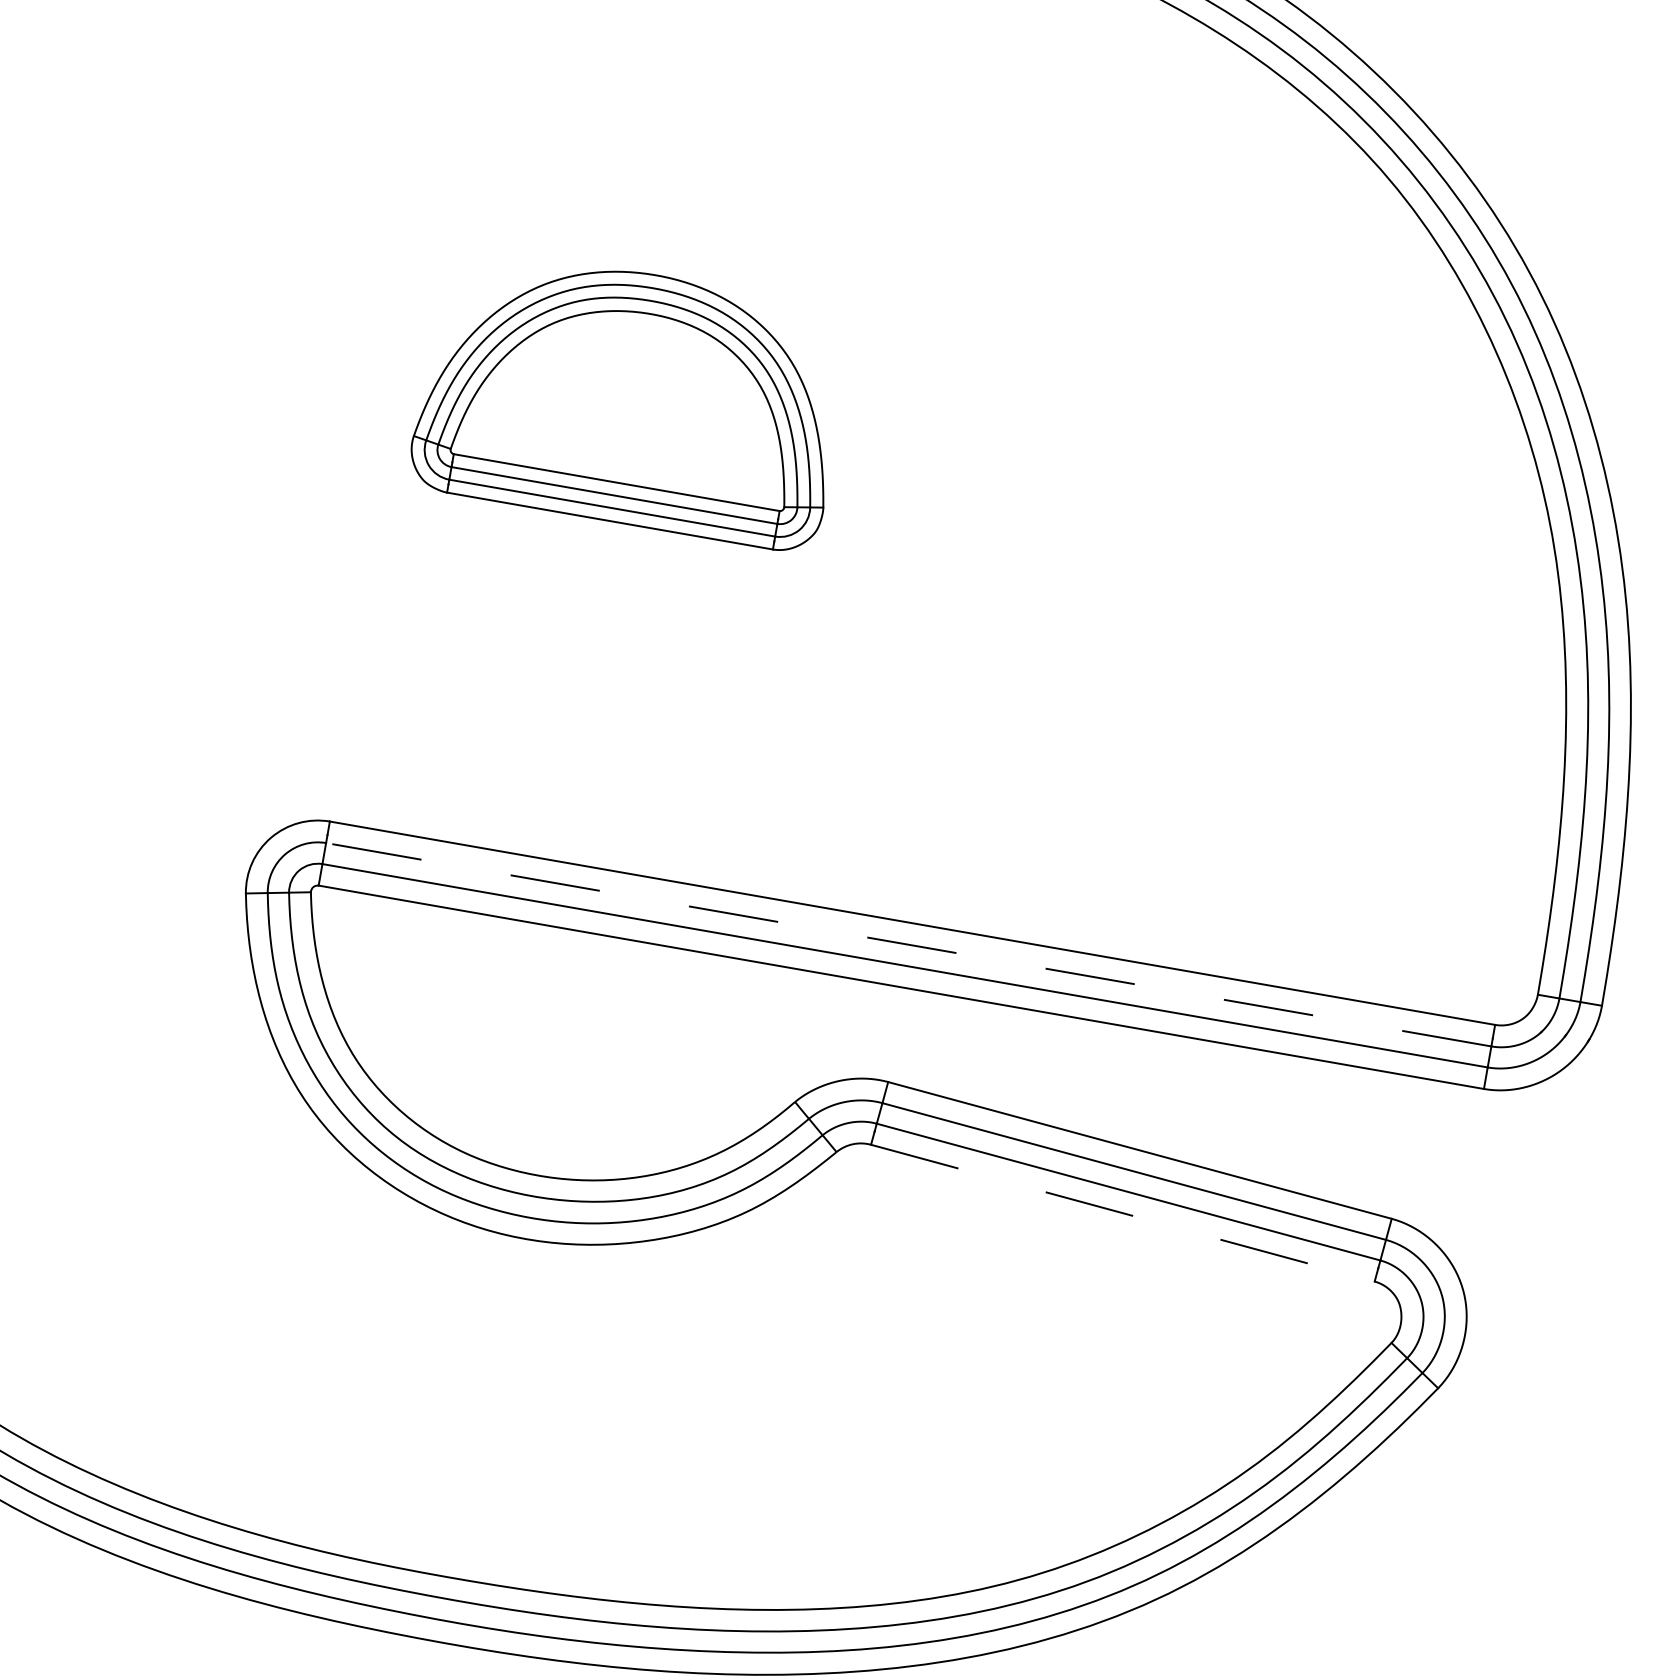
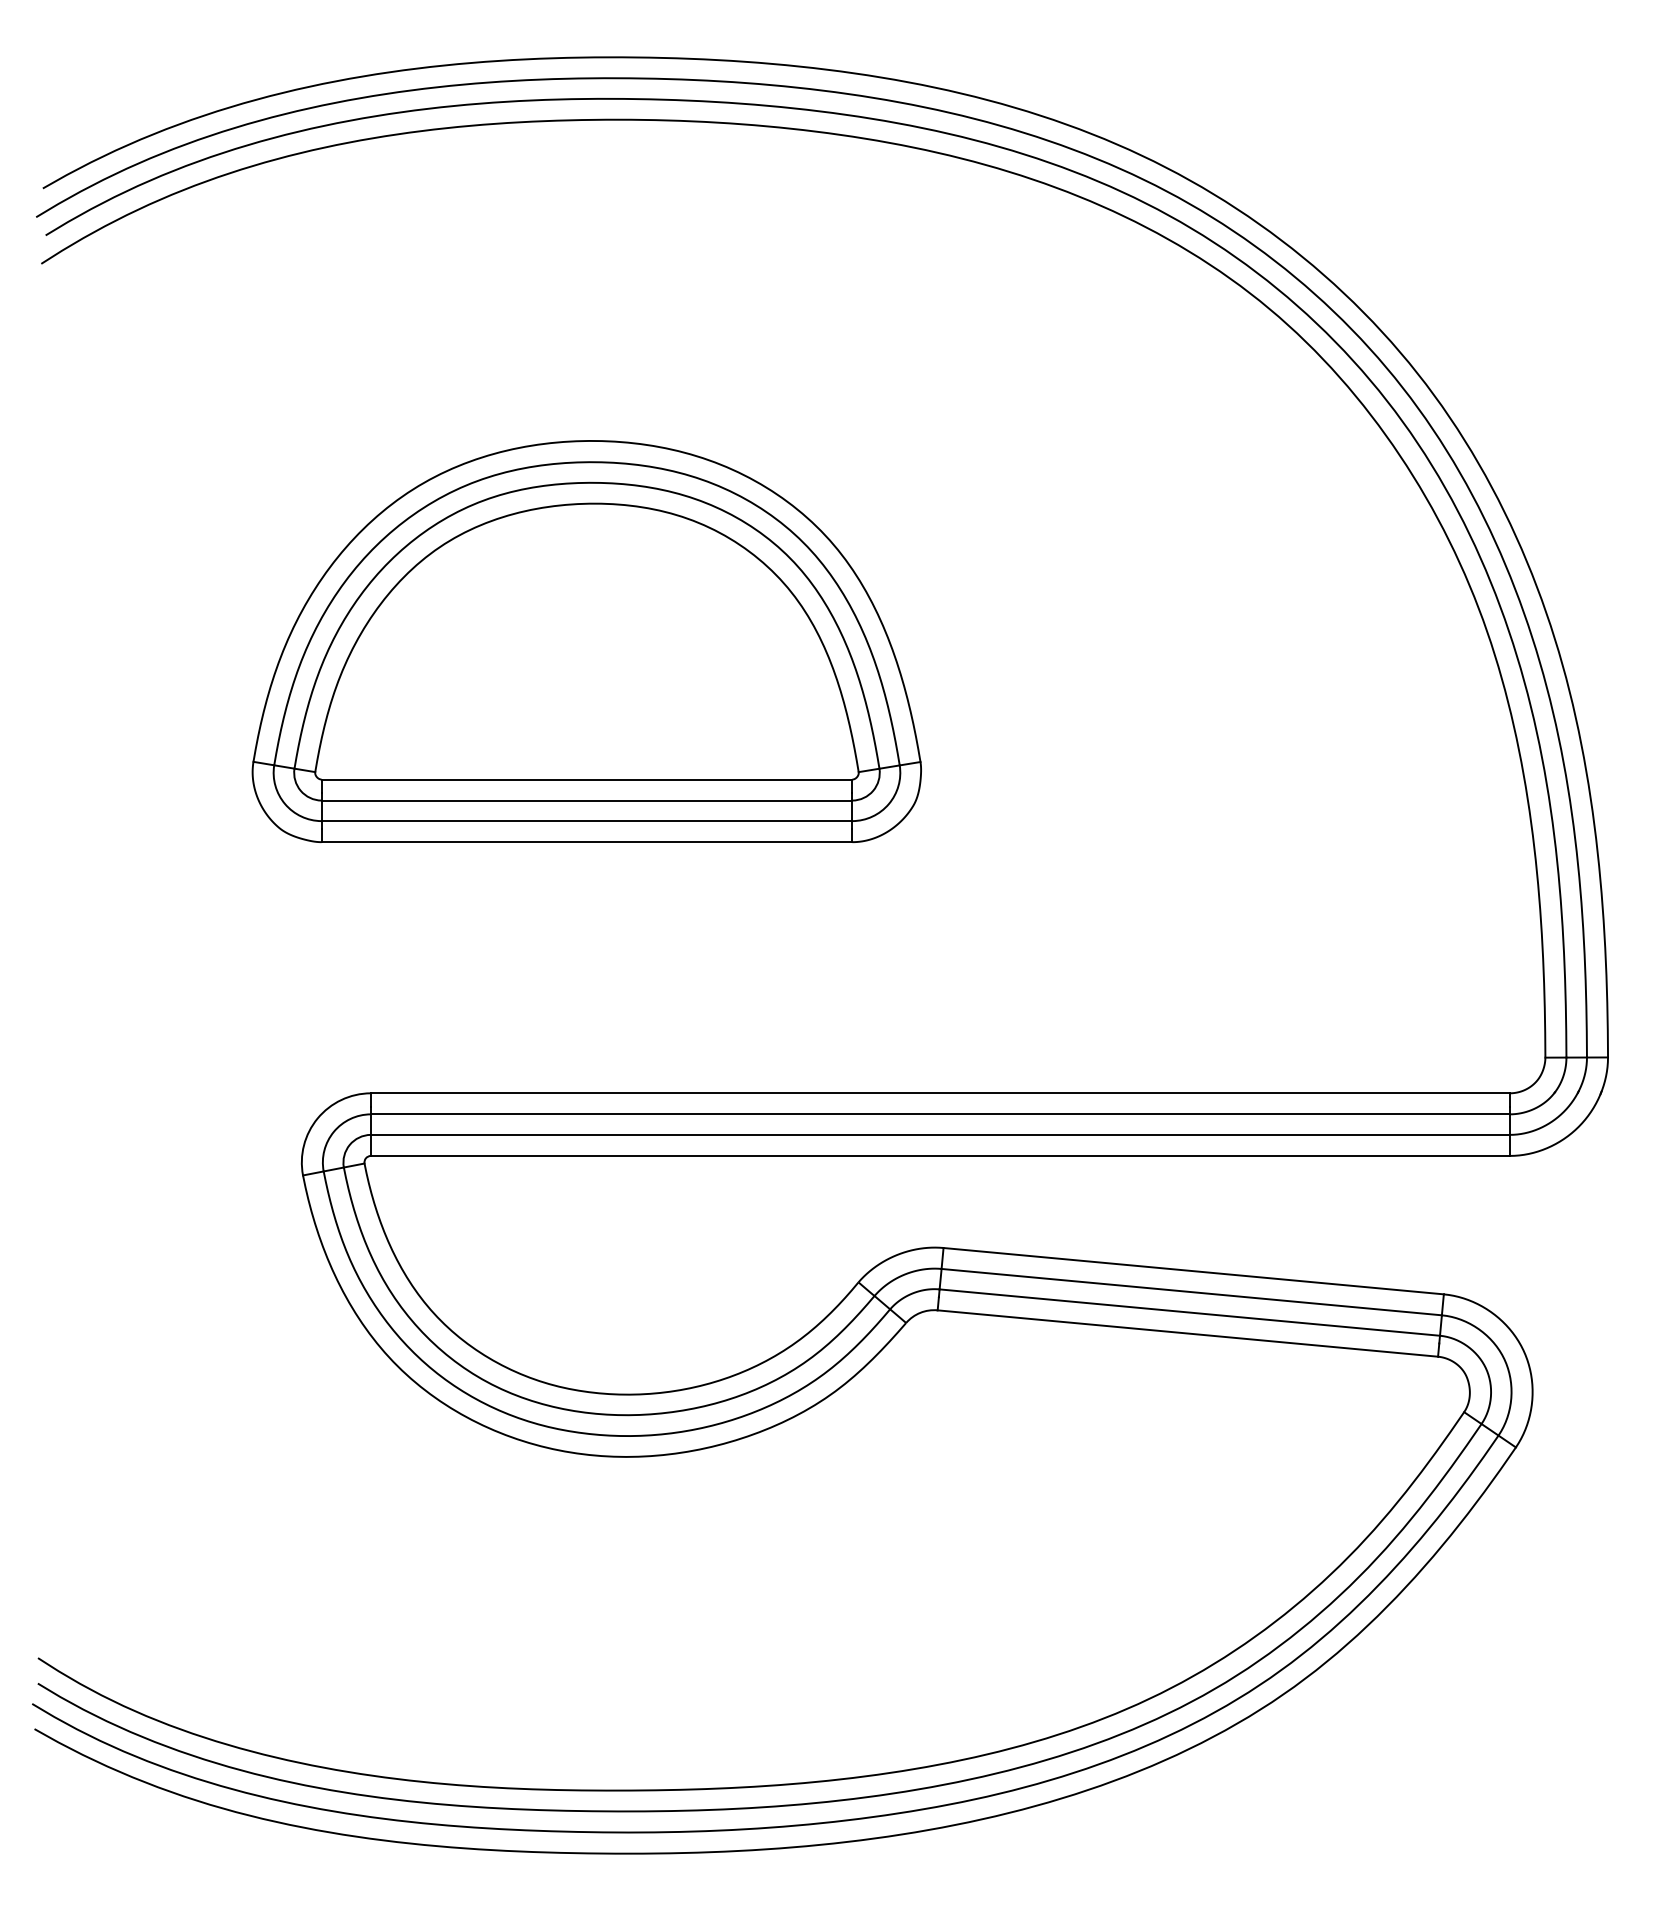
part: (631, 397) -> (586, 641), size x1.67
line: (908, 944) -> (940, 1114), dashed -> solid
line: (1123, 1213) -> (1188, 1333), dashed -> solid

